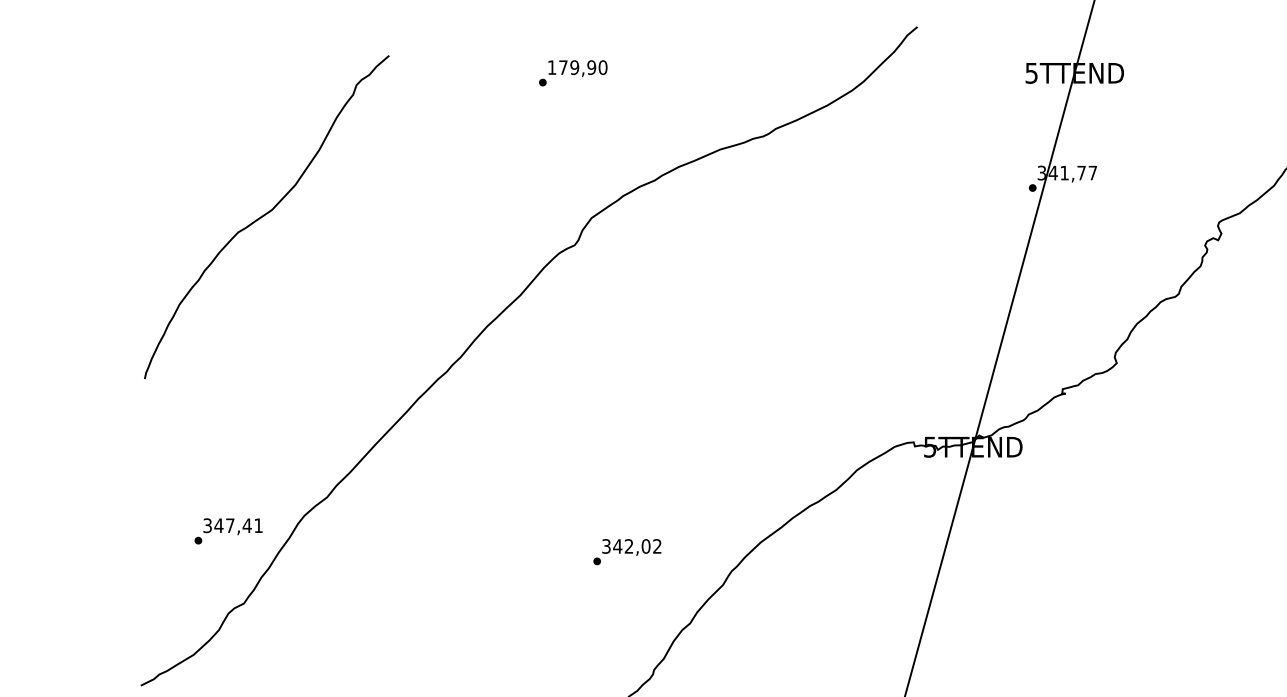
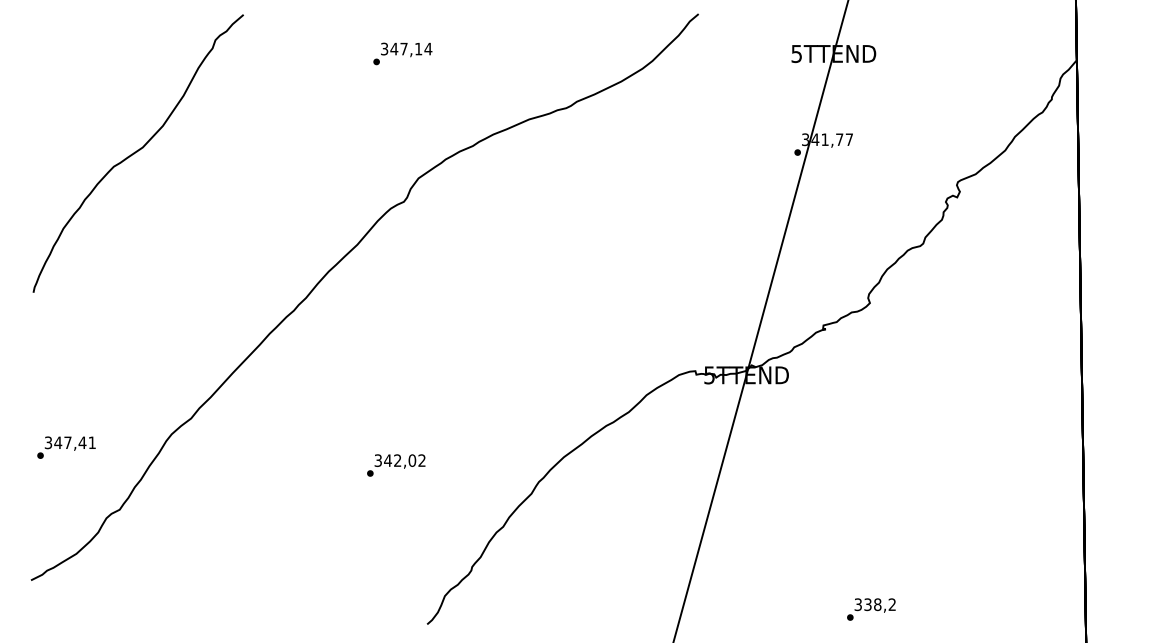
text: (577, 66) -> (406, 48), 179,90 -> 347,14
curve: (265, 215) -> (137, 152), moved
text: (228, 531) -> (66, 447), moved
text: (627, 552) -> (396, 465), moved

